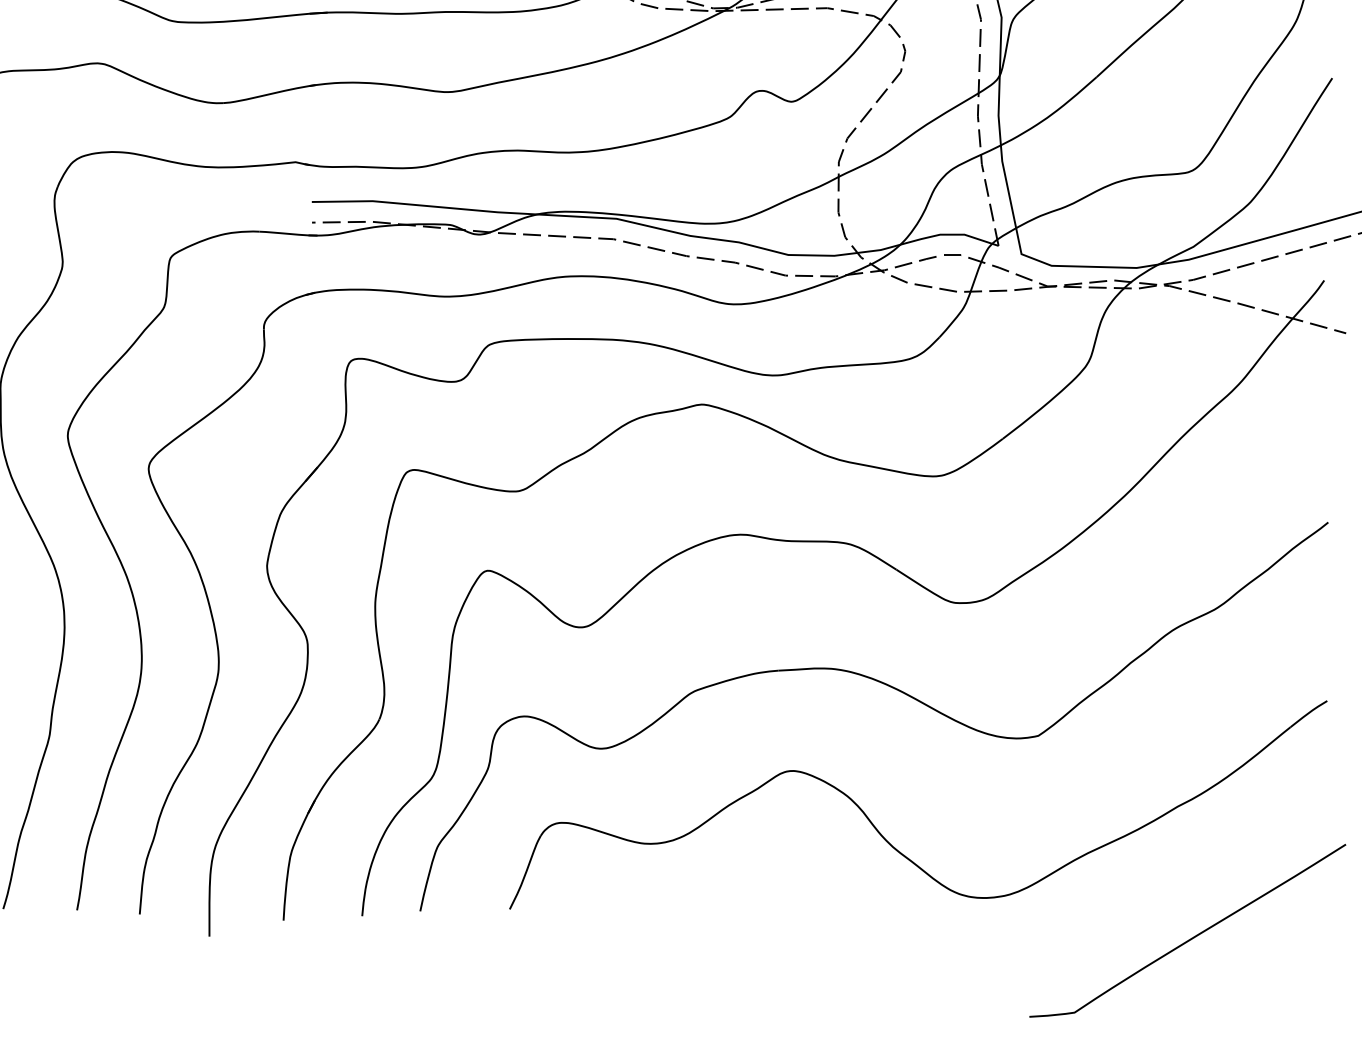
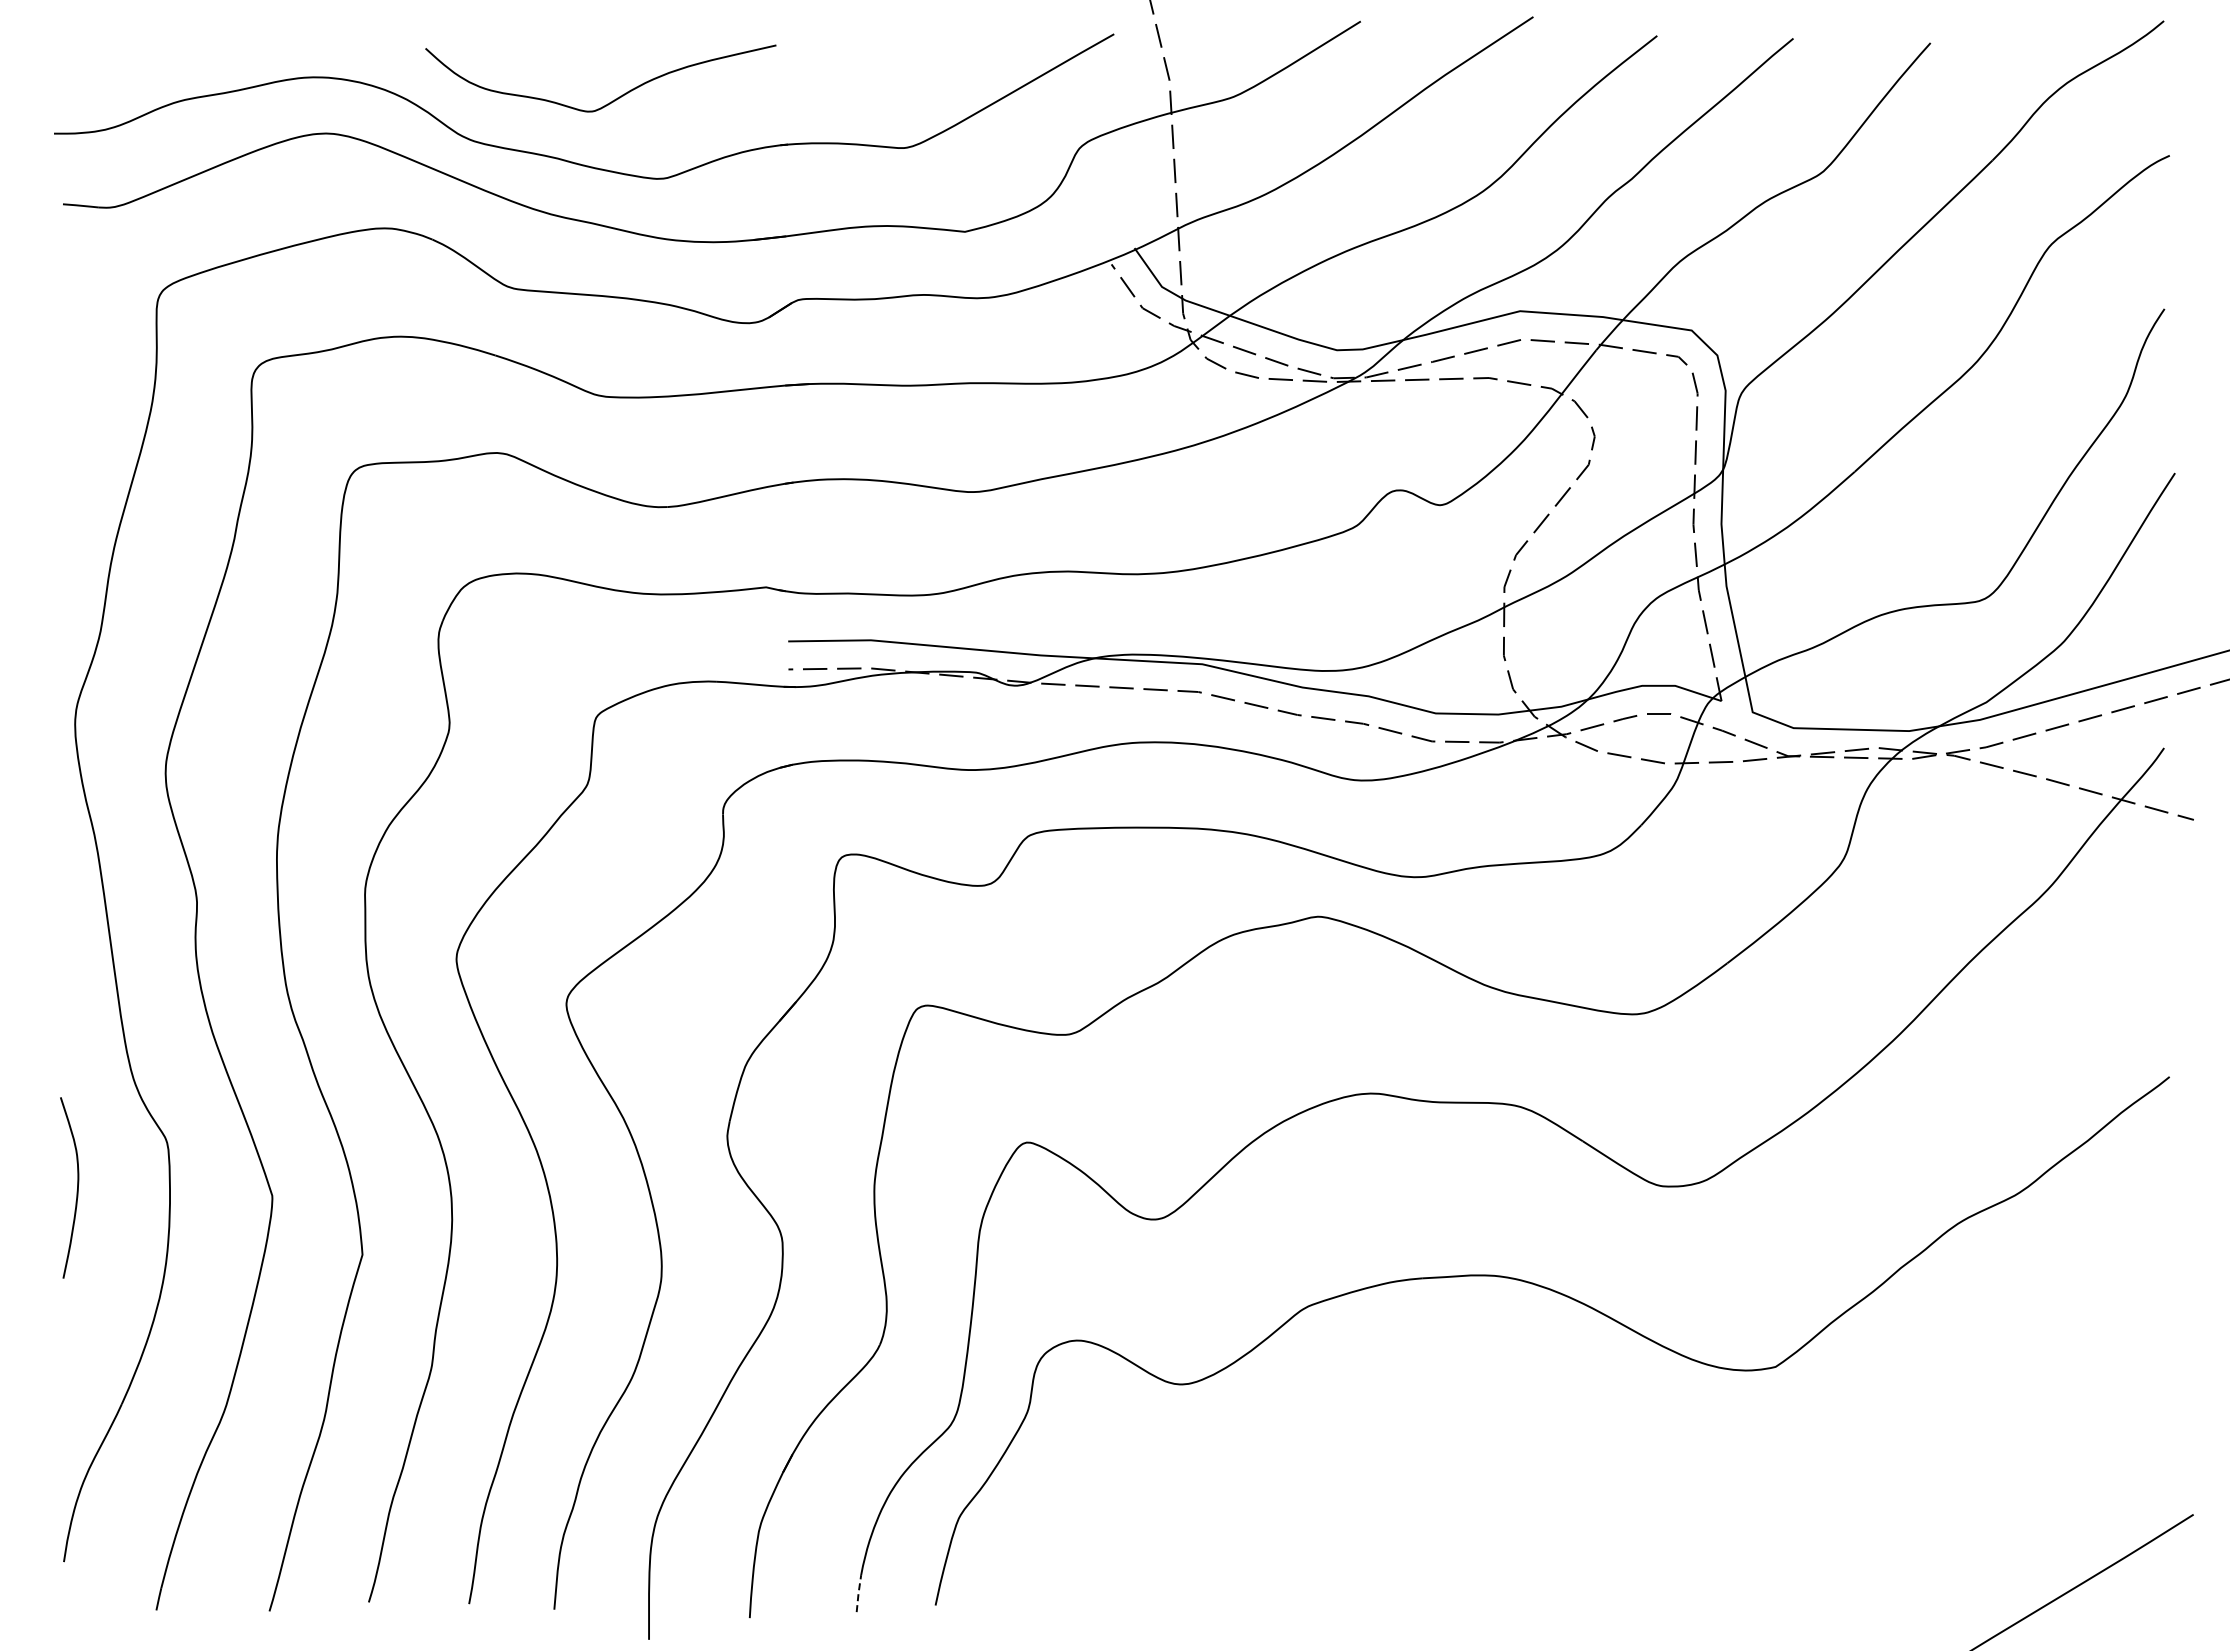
part: (881, 834) -> (1562, 1500), removed
line: (363, 902) -> (858, 1593), solid -> dashed

